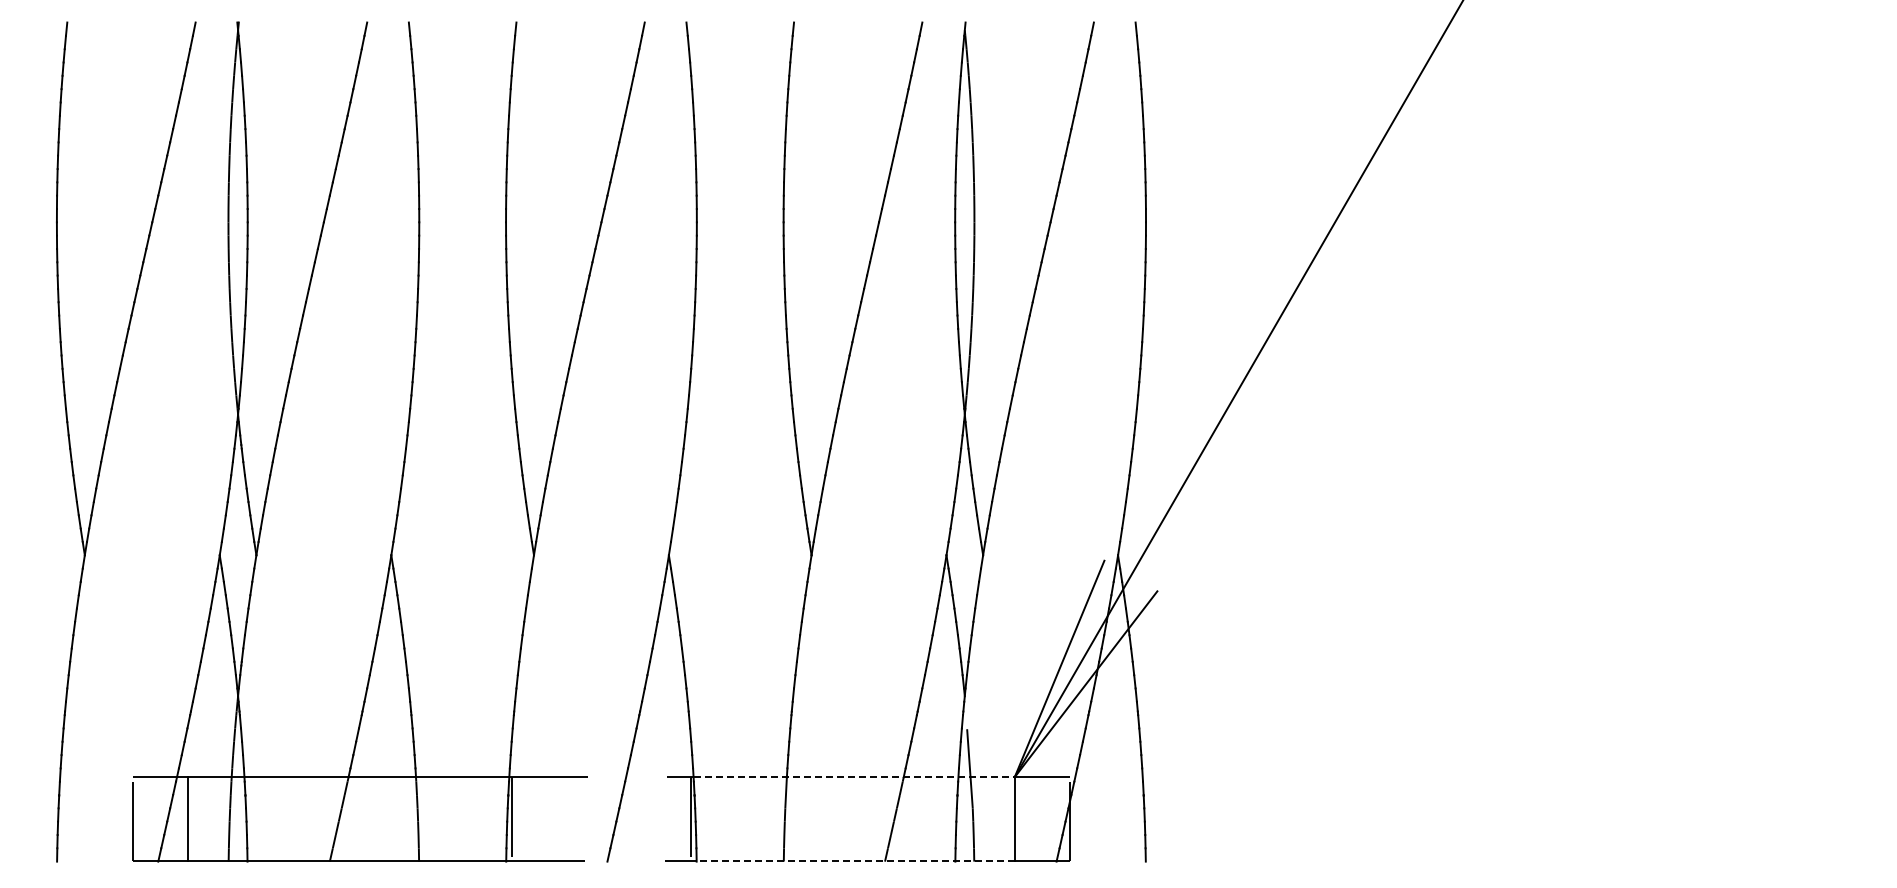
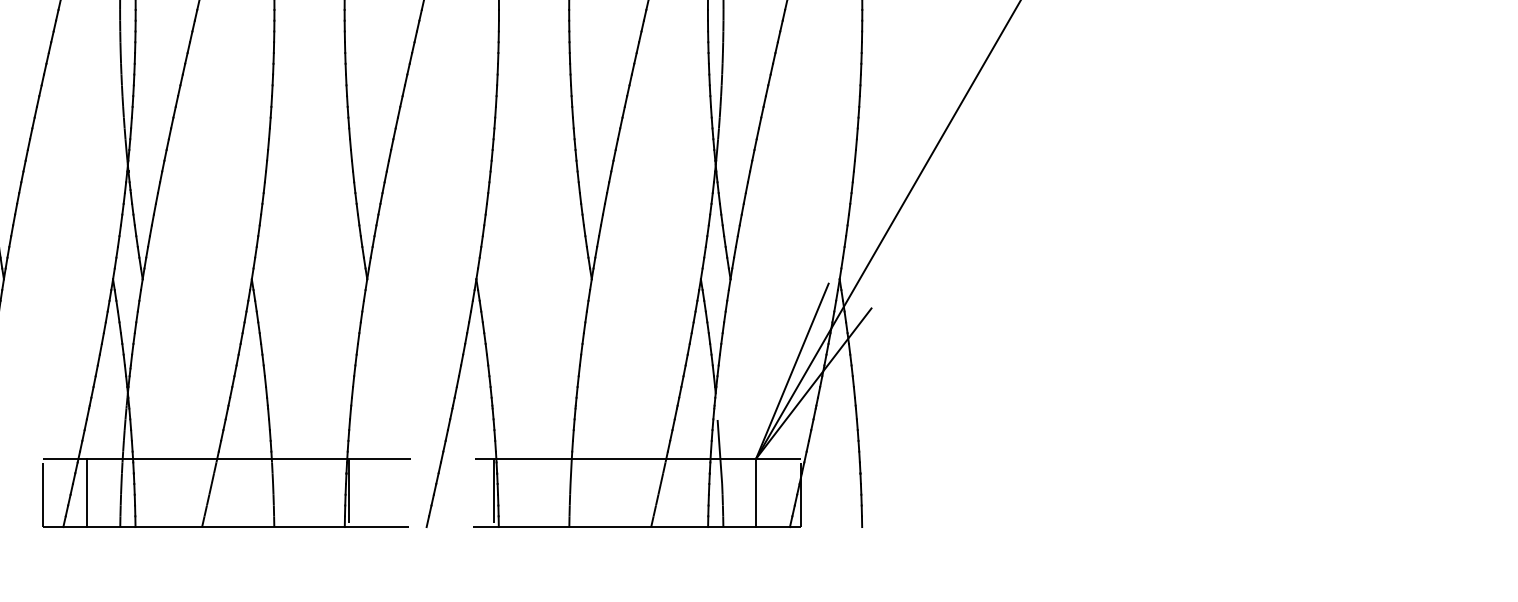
line: (855, 777) -> (627, 459), dashed -> solid
line: (855, 861) -> (627, 526), dashed -> solid

